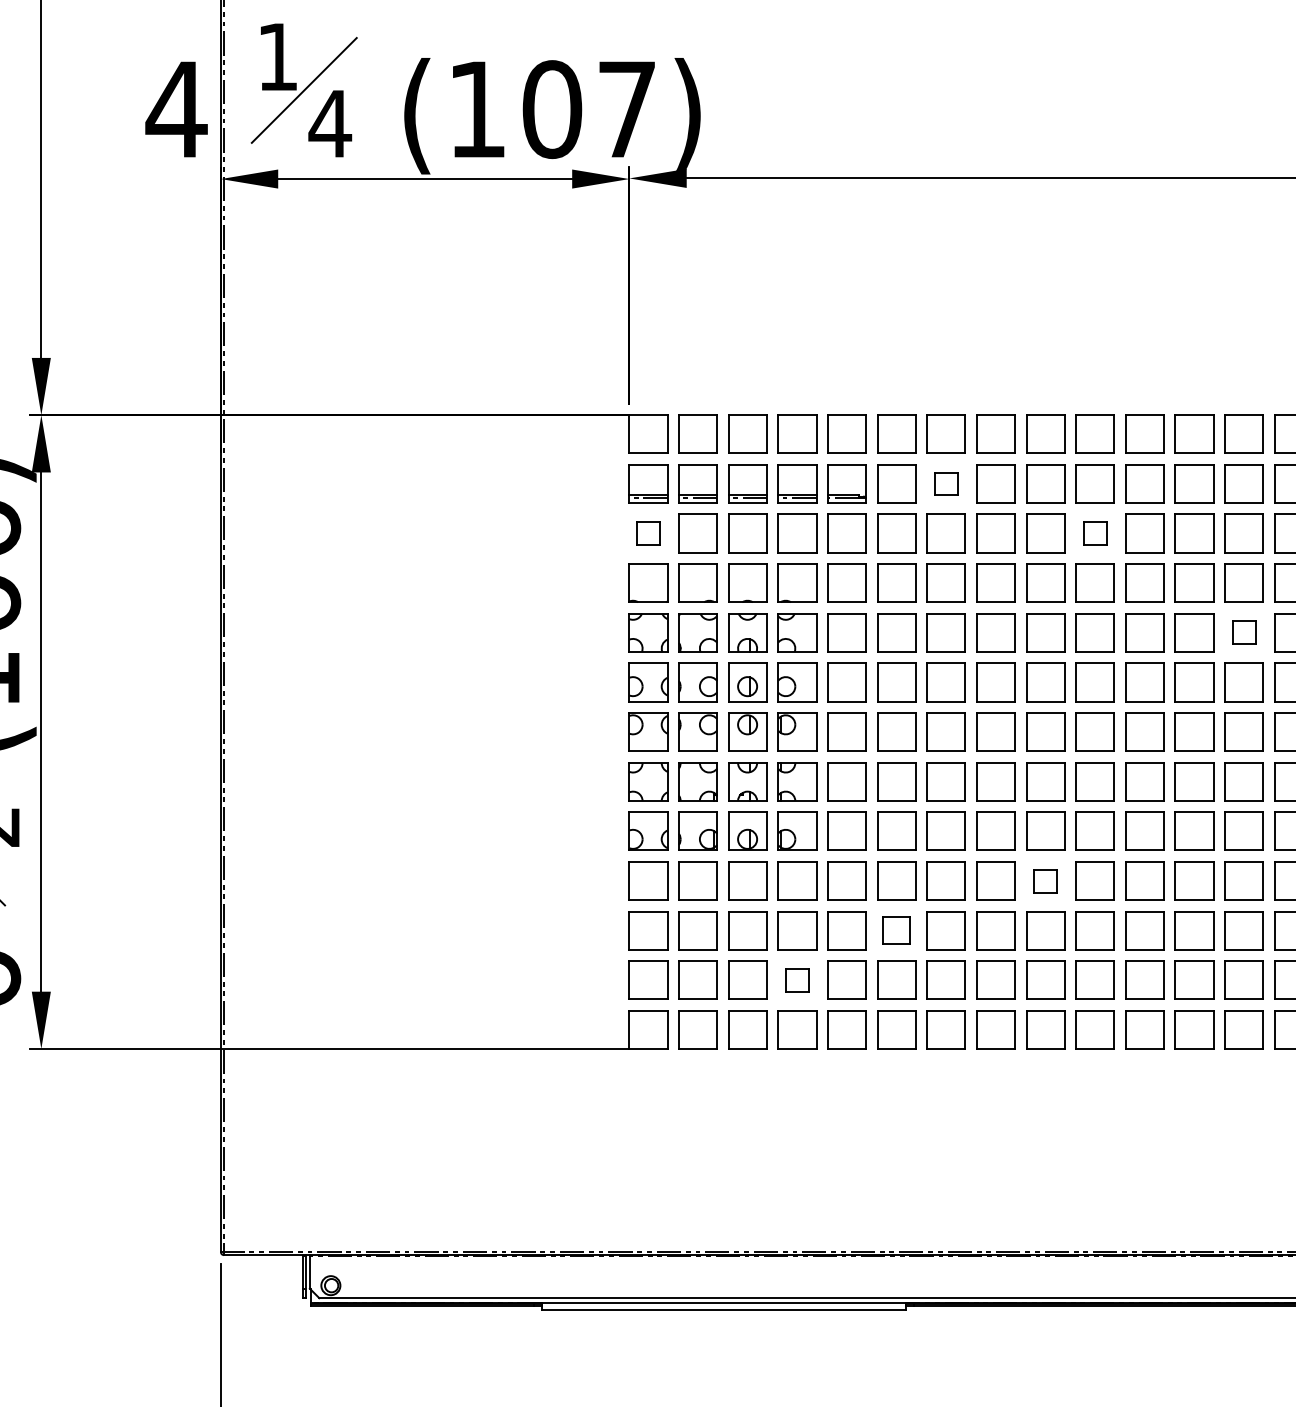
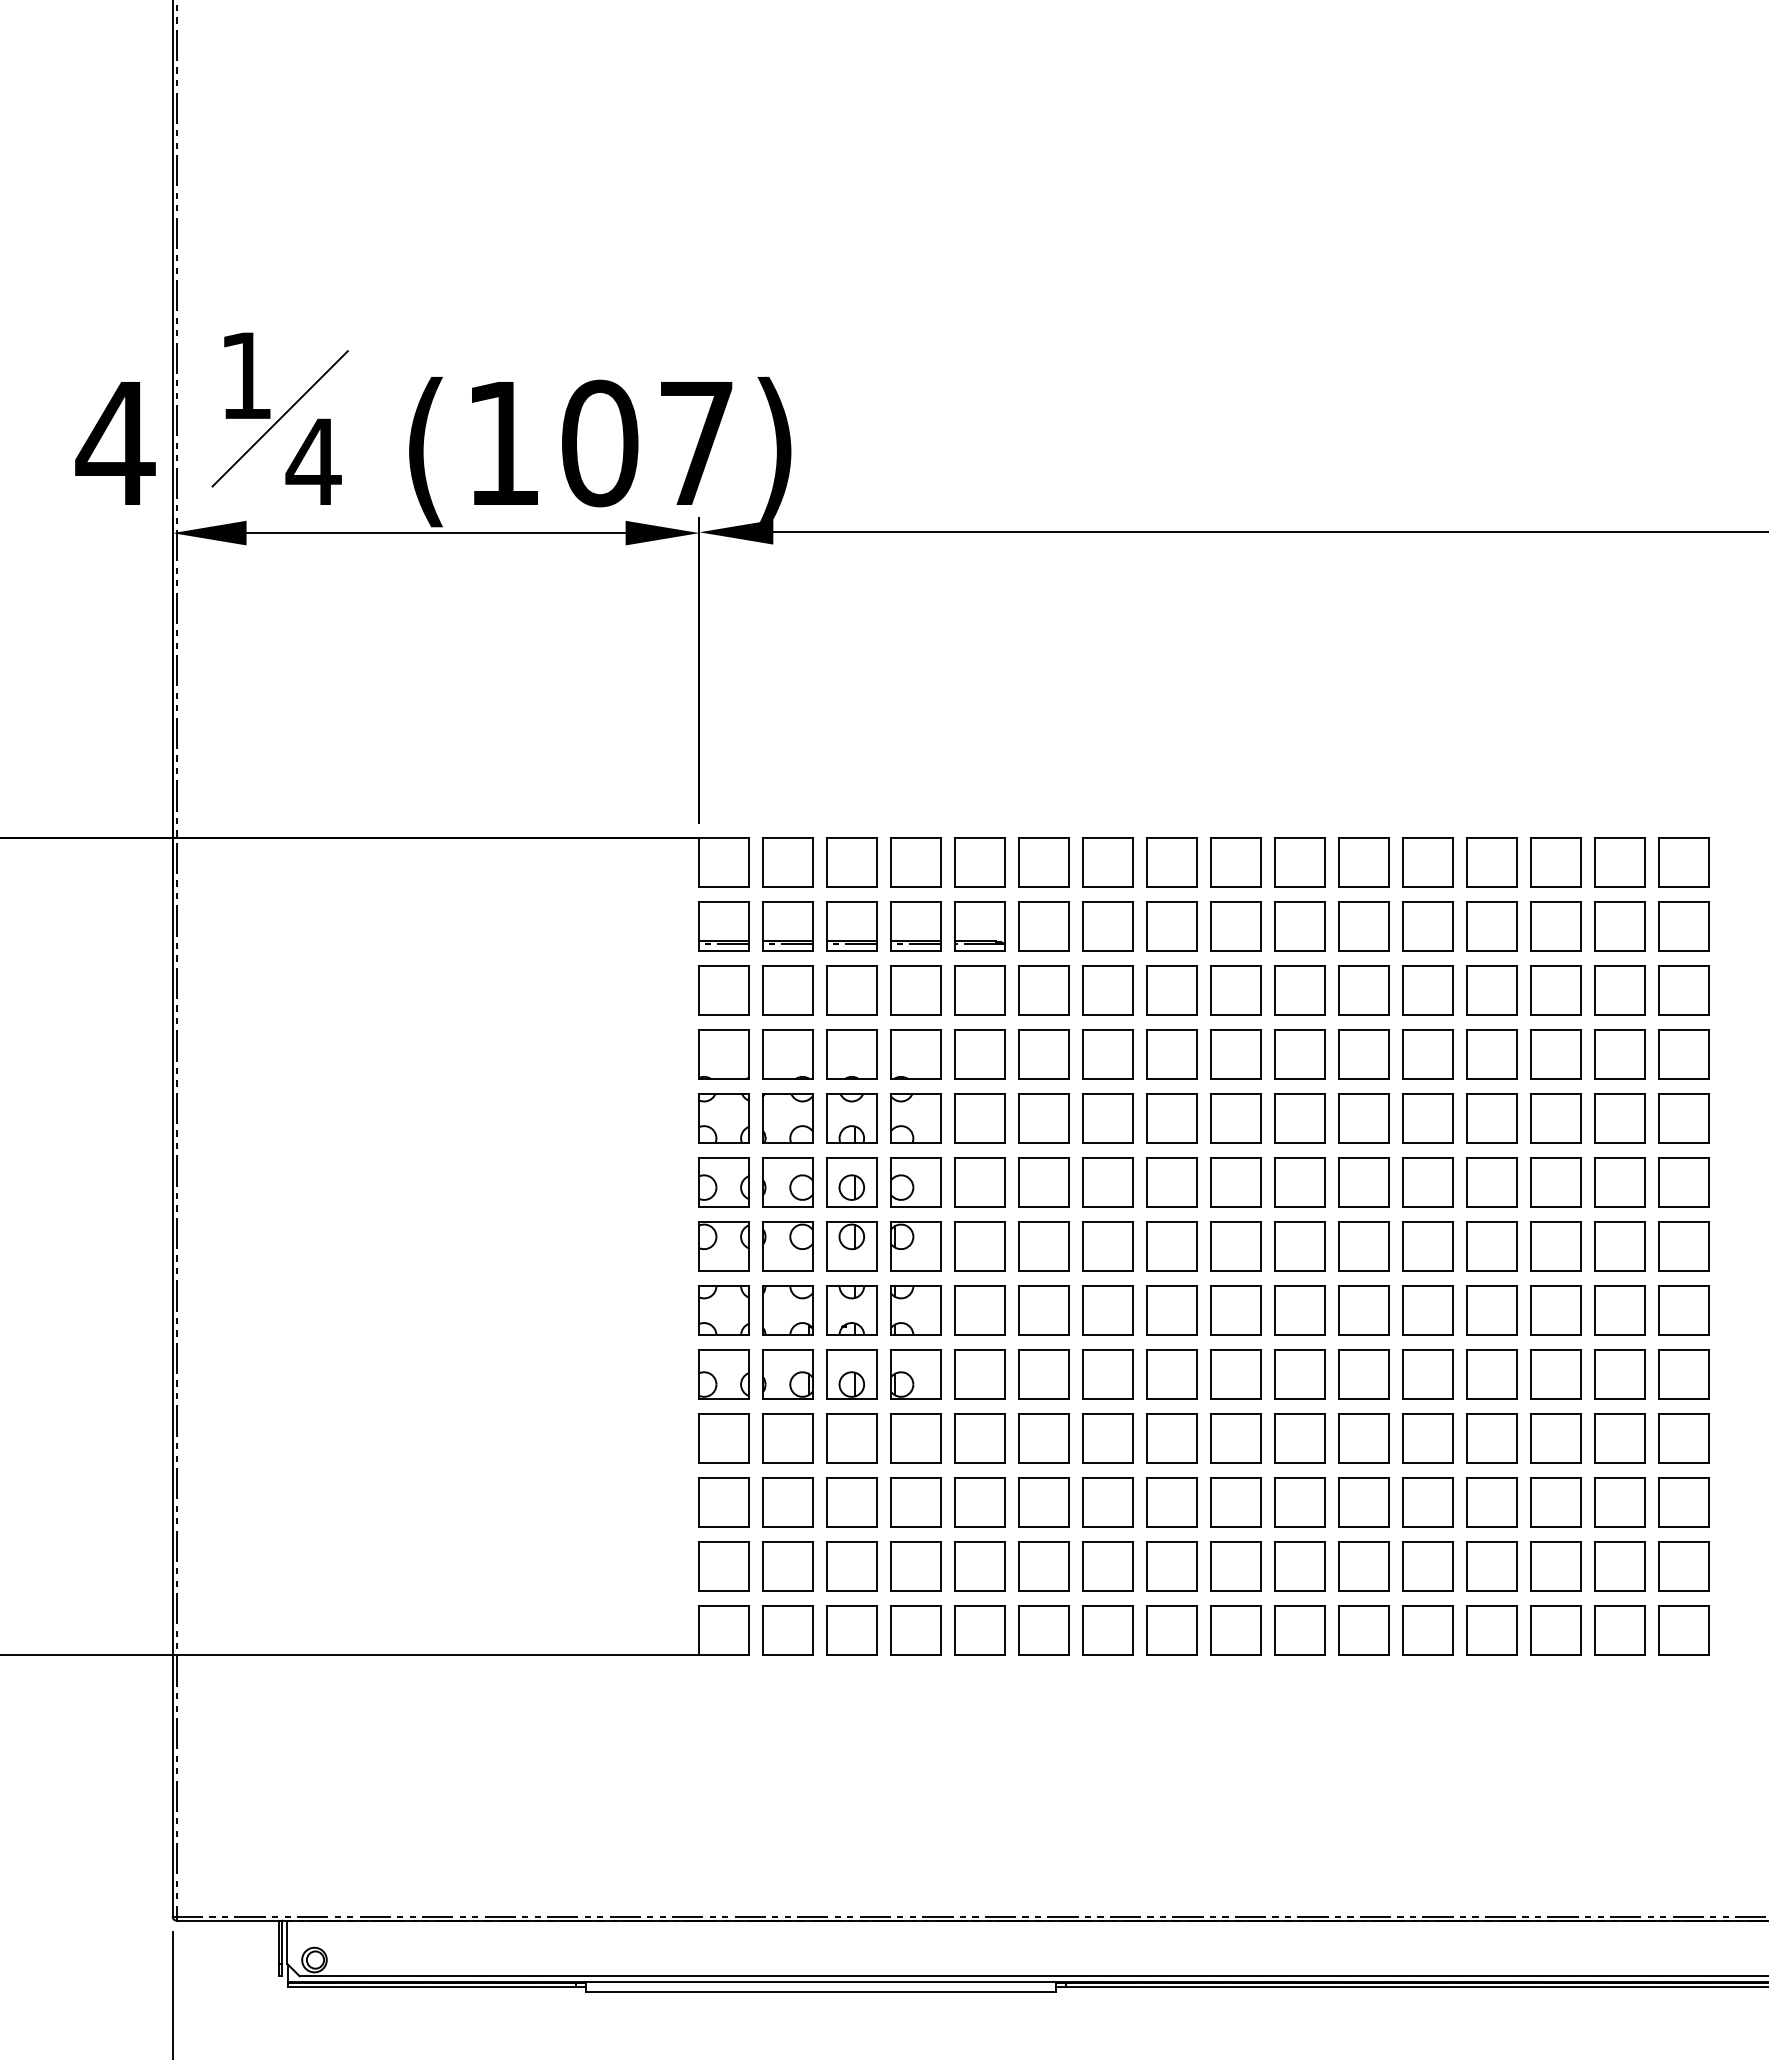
part: (945, 484) -> (1107, 926), size x1.67
part: (648, 533) -> (723, 990), size x1.67
part: (1094, 533) -> (1299, 990), size x1.67
part: (1243, 633) -> (1491, 1118), size x1.67
part: (1045, 881) -> (1235, 1438), size x1.67
part: (896, 930) -> (1043, 1502), size x1.43
part: (796, 980) -> (915, 1566), size x1.67

